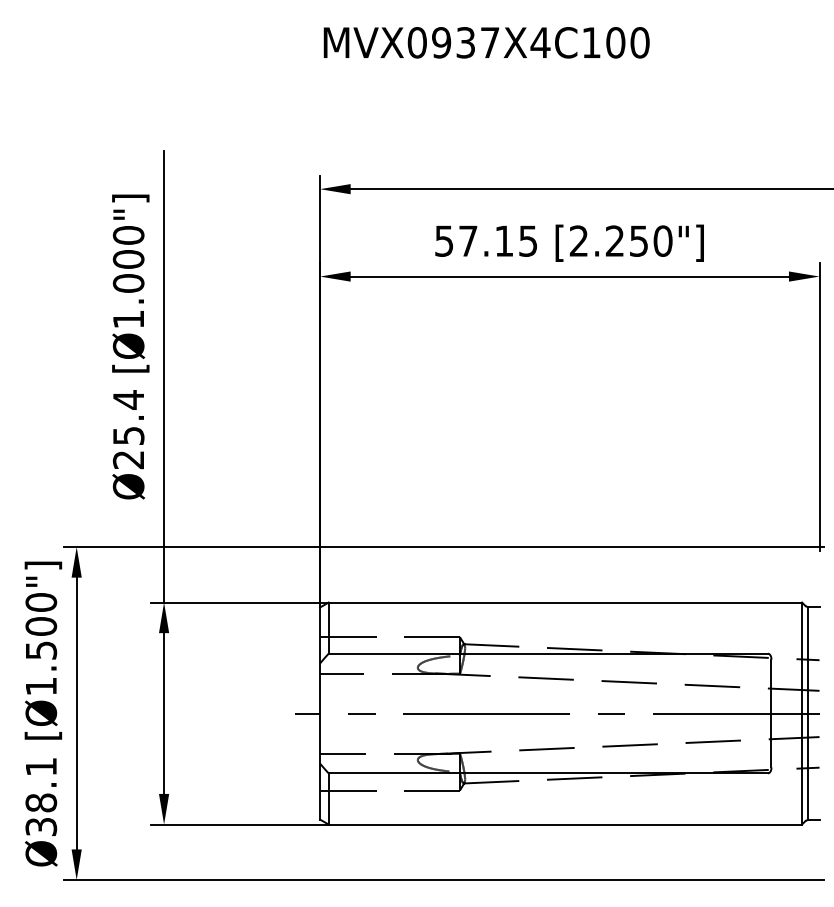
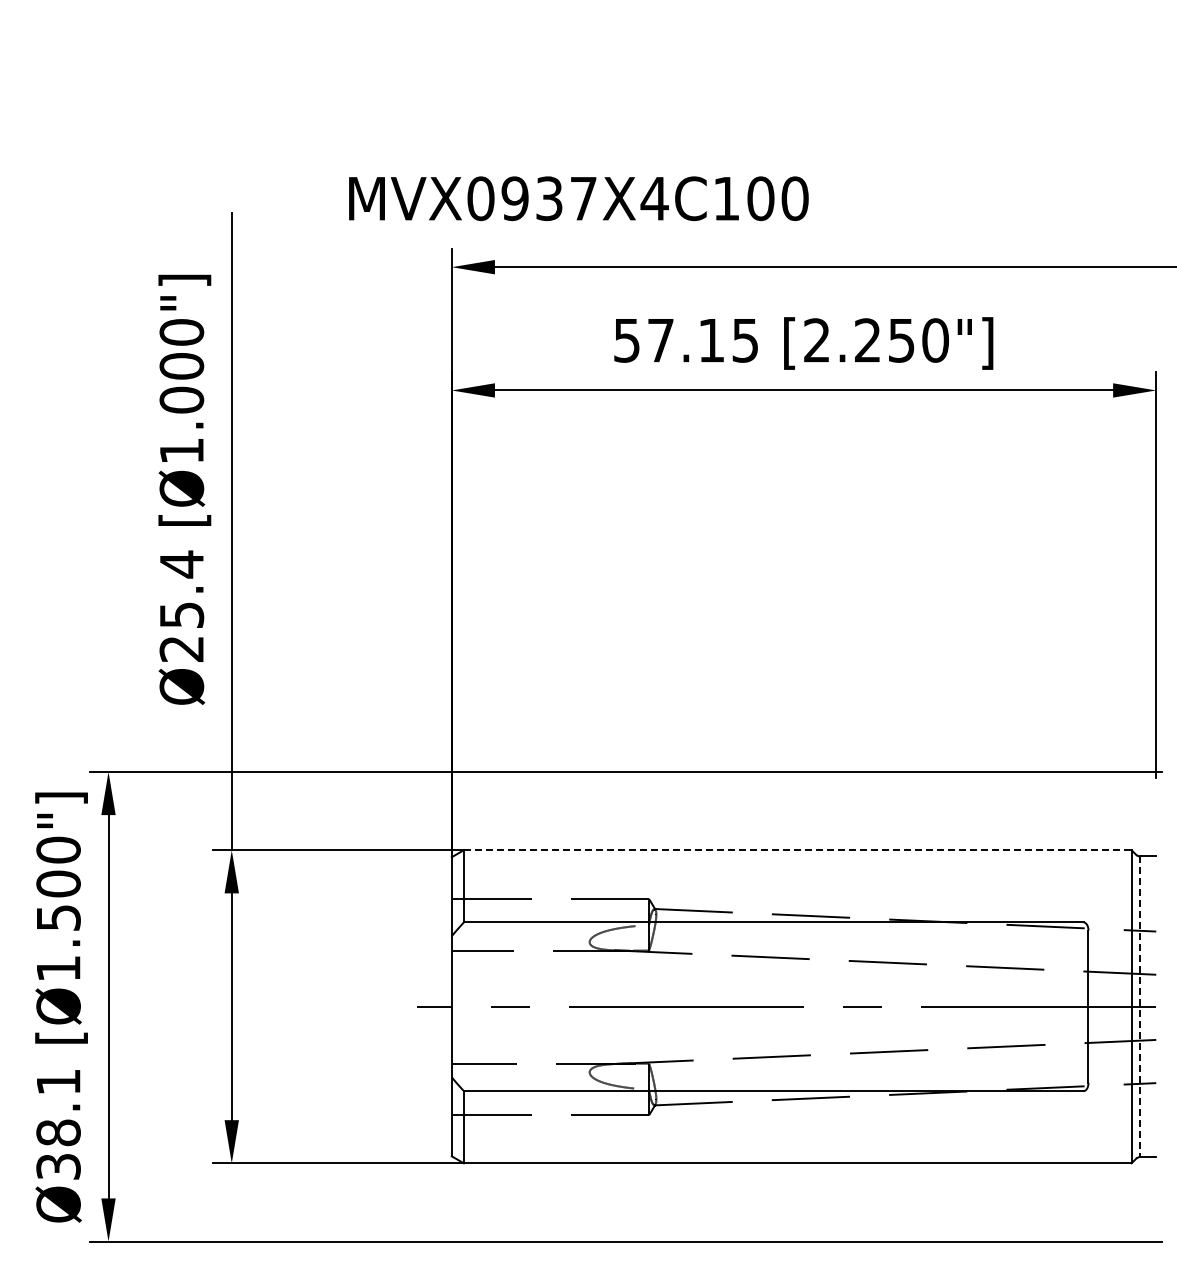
text: (486, 42) -> (578, 198), moved
line: (565, 602) -> (797, 850), solid -> dashed
line: (807, 714) -> (1139, 1007), solid -> dashed

